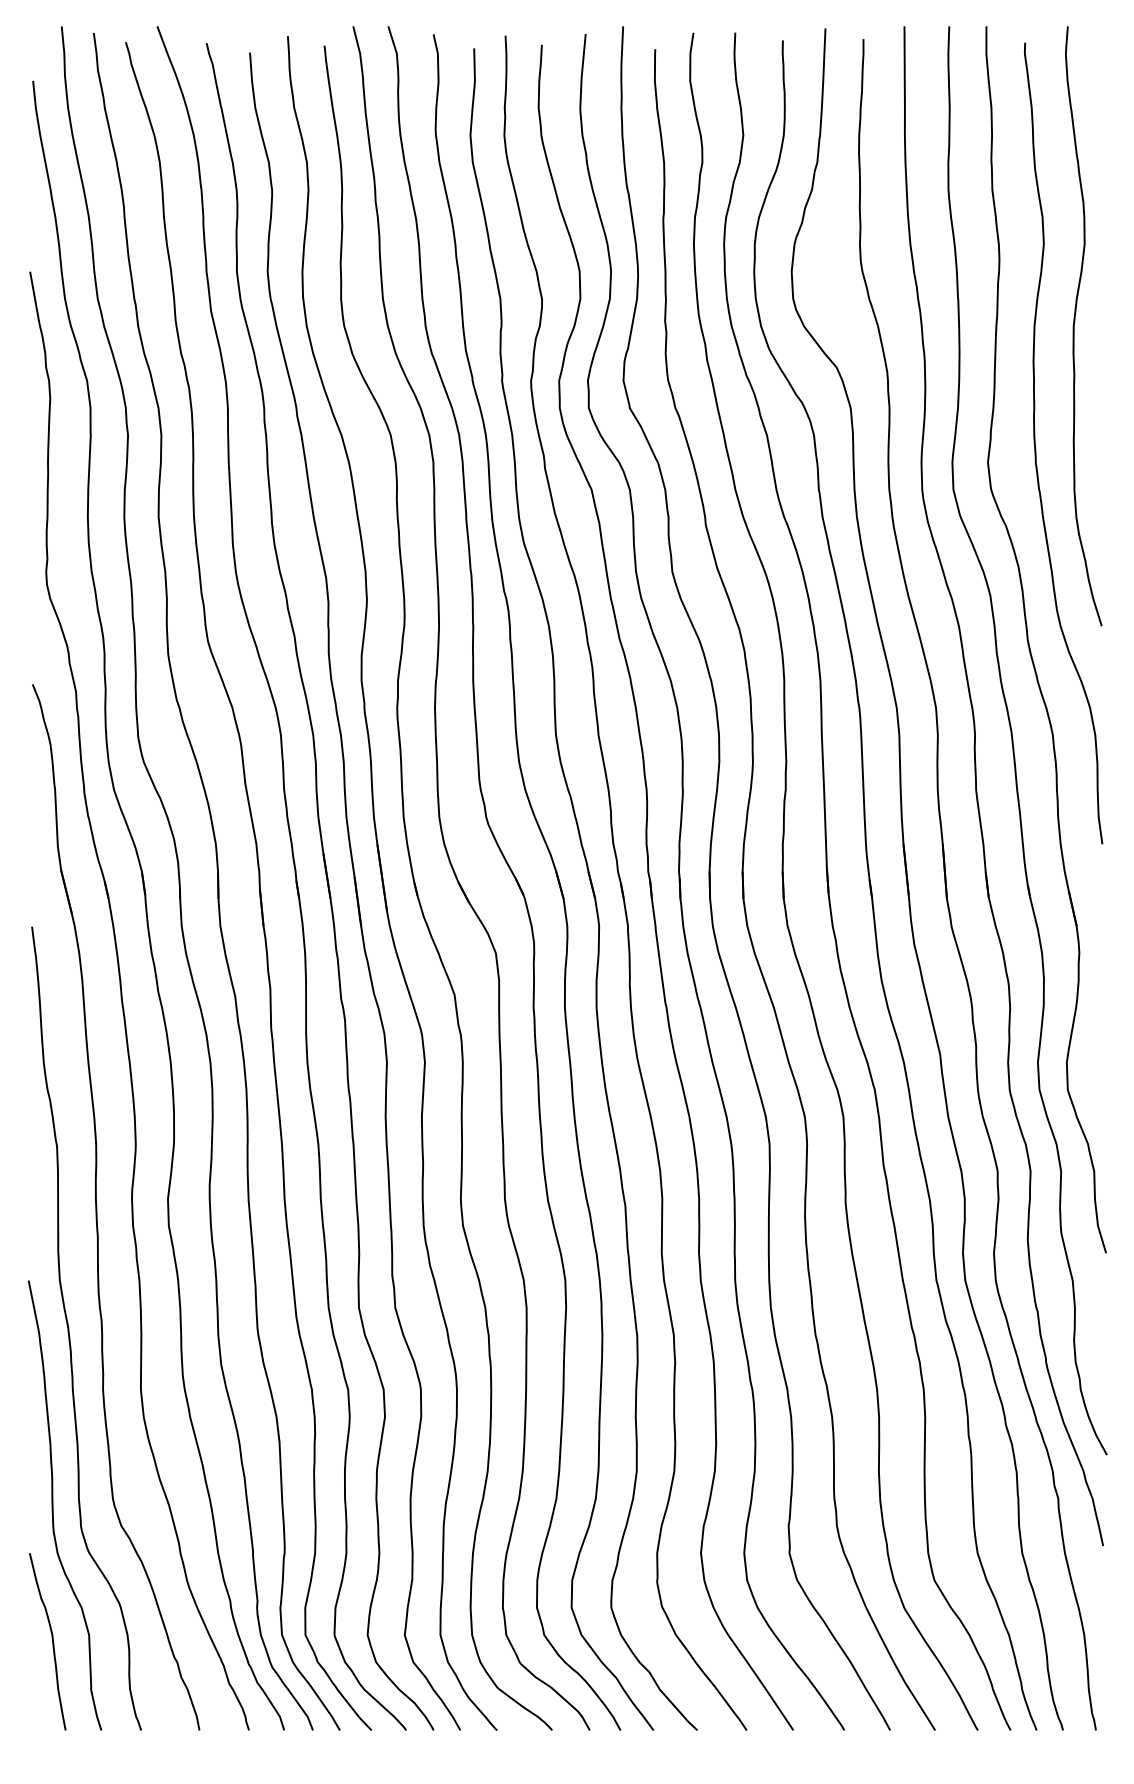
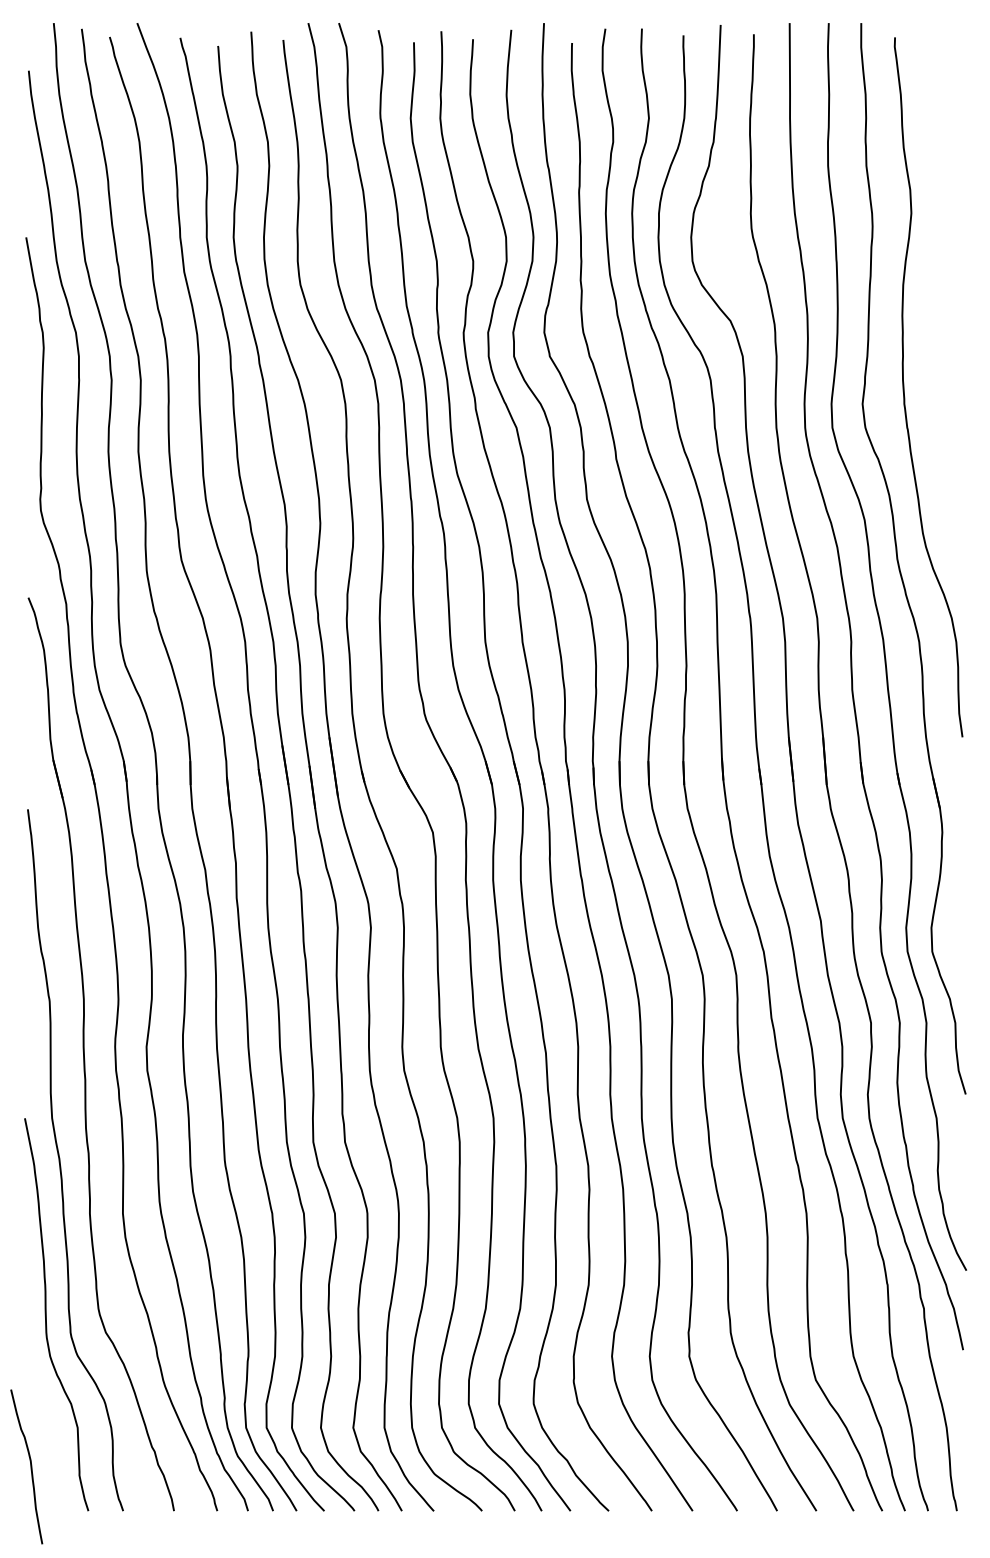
curve: (1075, 322) -> (939, 281), removed
curve: (51, 1638) -> (30, 1464), moved

